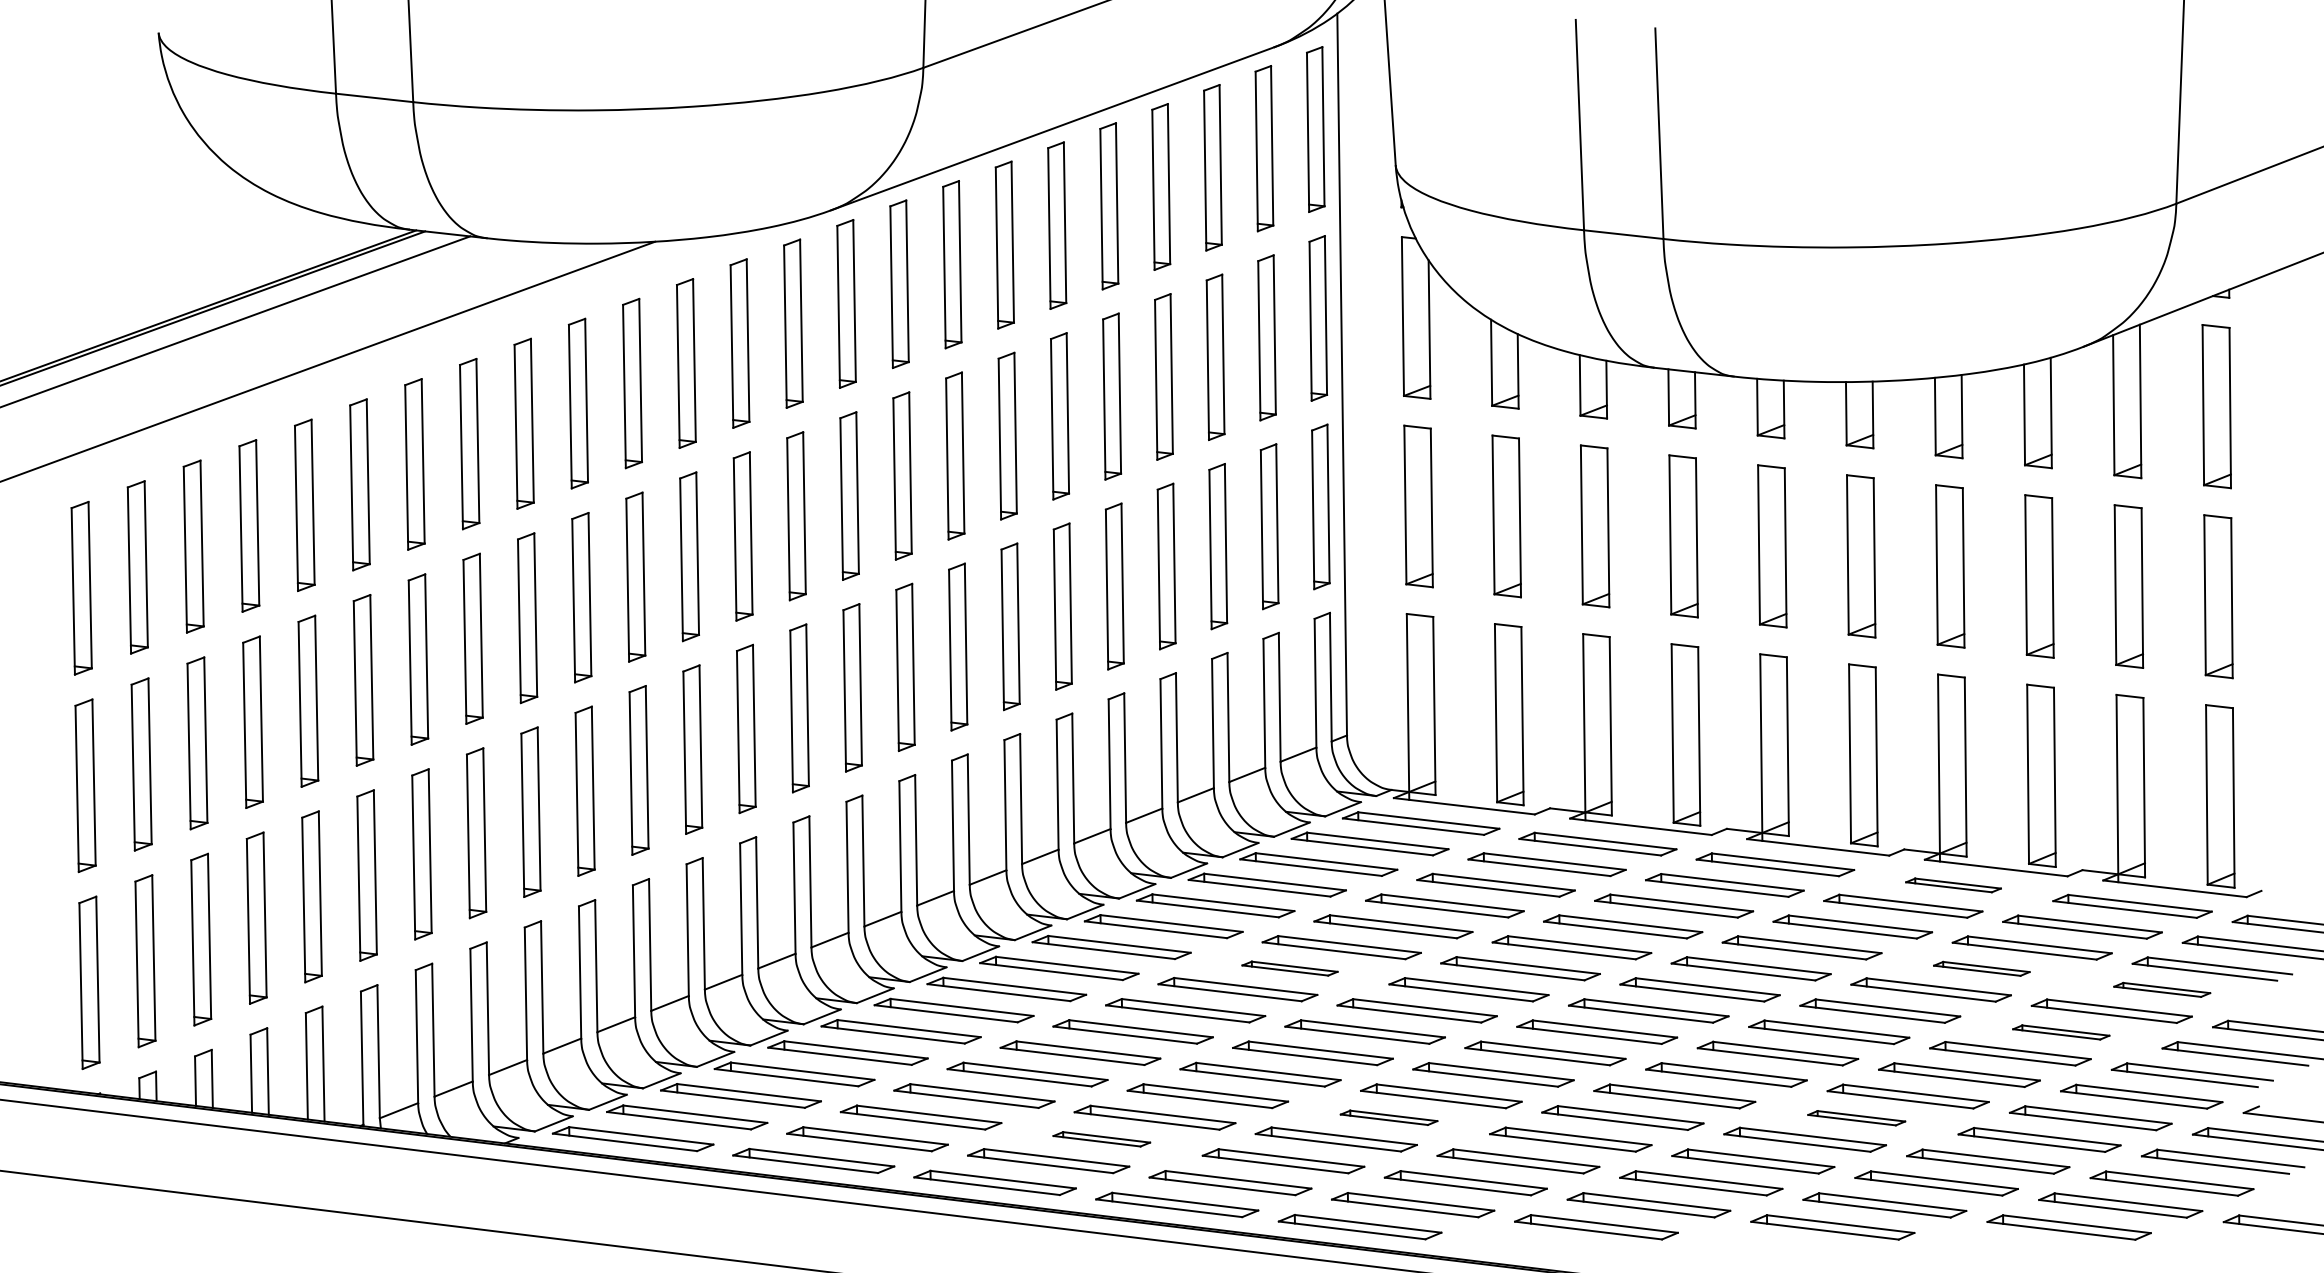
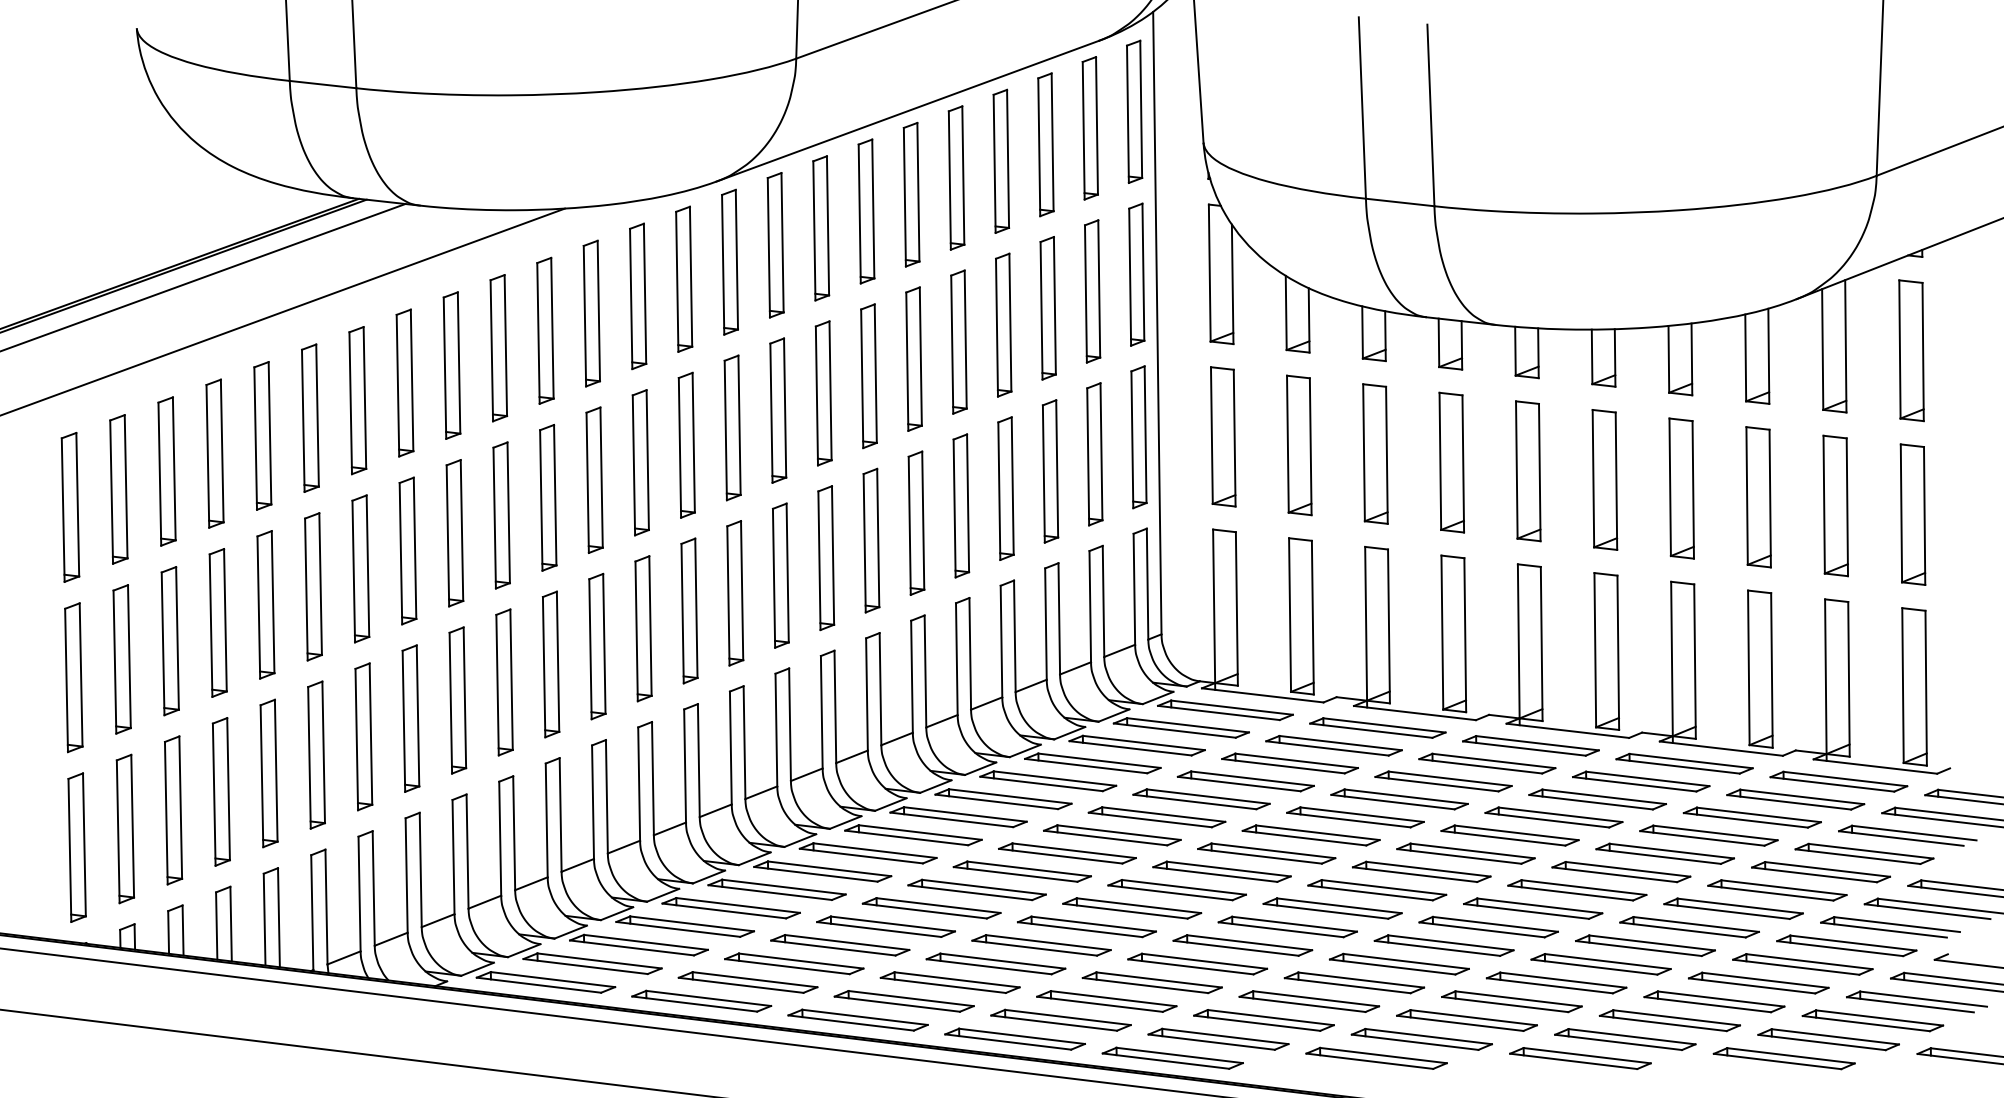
part: (1953, 885) -> (1684, 763), size x1.67
part: (1290, 968) -> (1112, 835), size x1.67
part: (1981, 968) -> (1708, 835), size x1.67
part: (2162, 989) -> (1864, 853), size x1.67
part: (2061, 1032) -> (1777, 890), size x1.67
part: (1388, 1117) -> (1197, 963), size x1.67
part: (1856, 1118) -> (1600, 964), size x1.67
part: (1101, 1139) -> (949, 982), size x1.67

